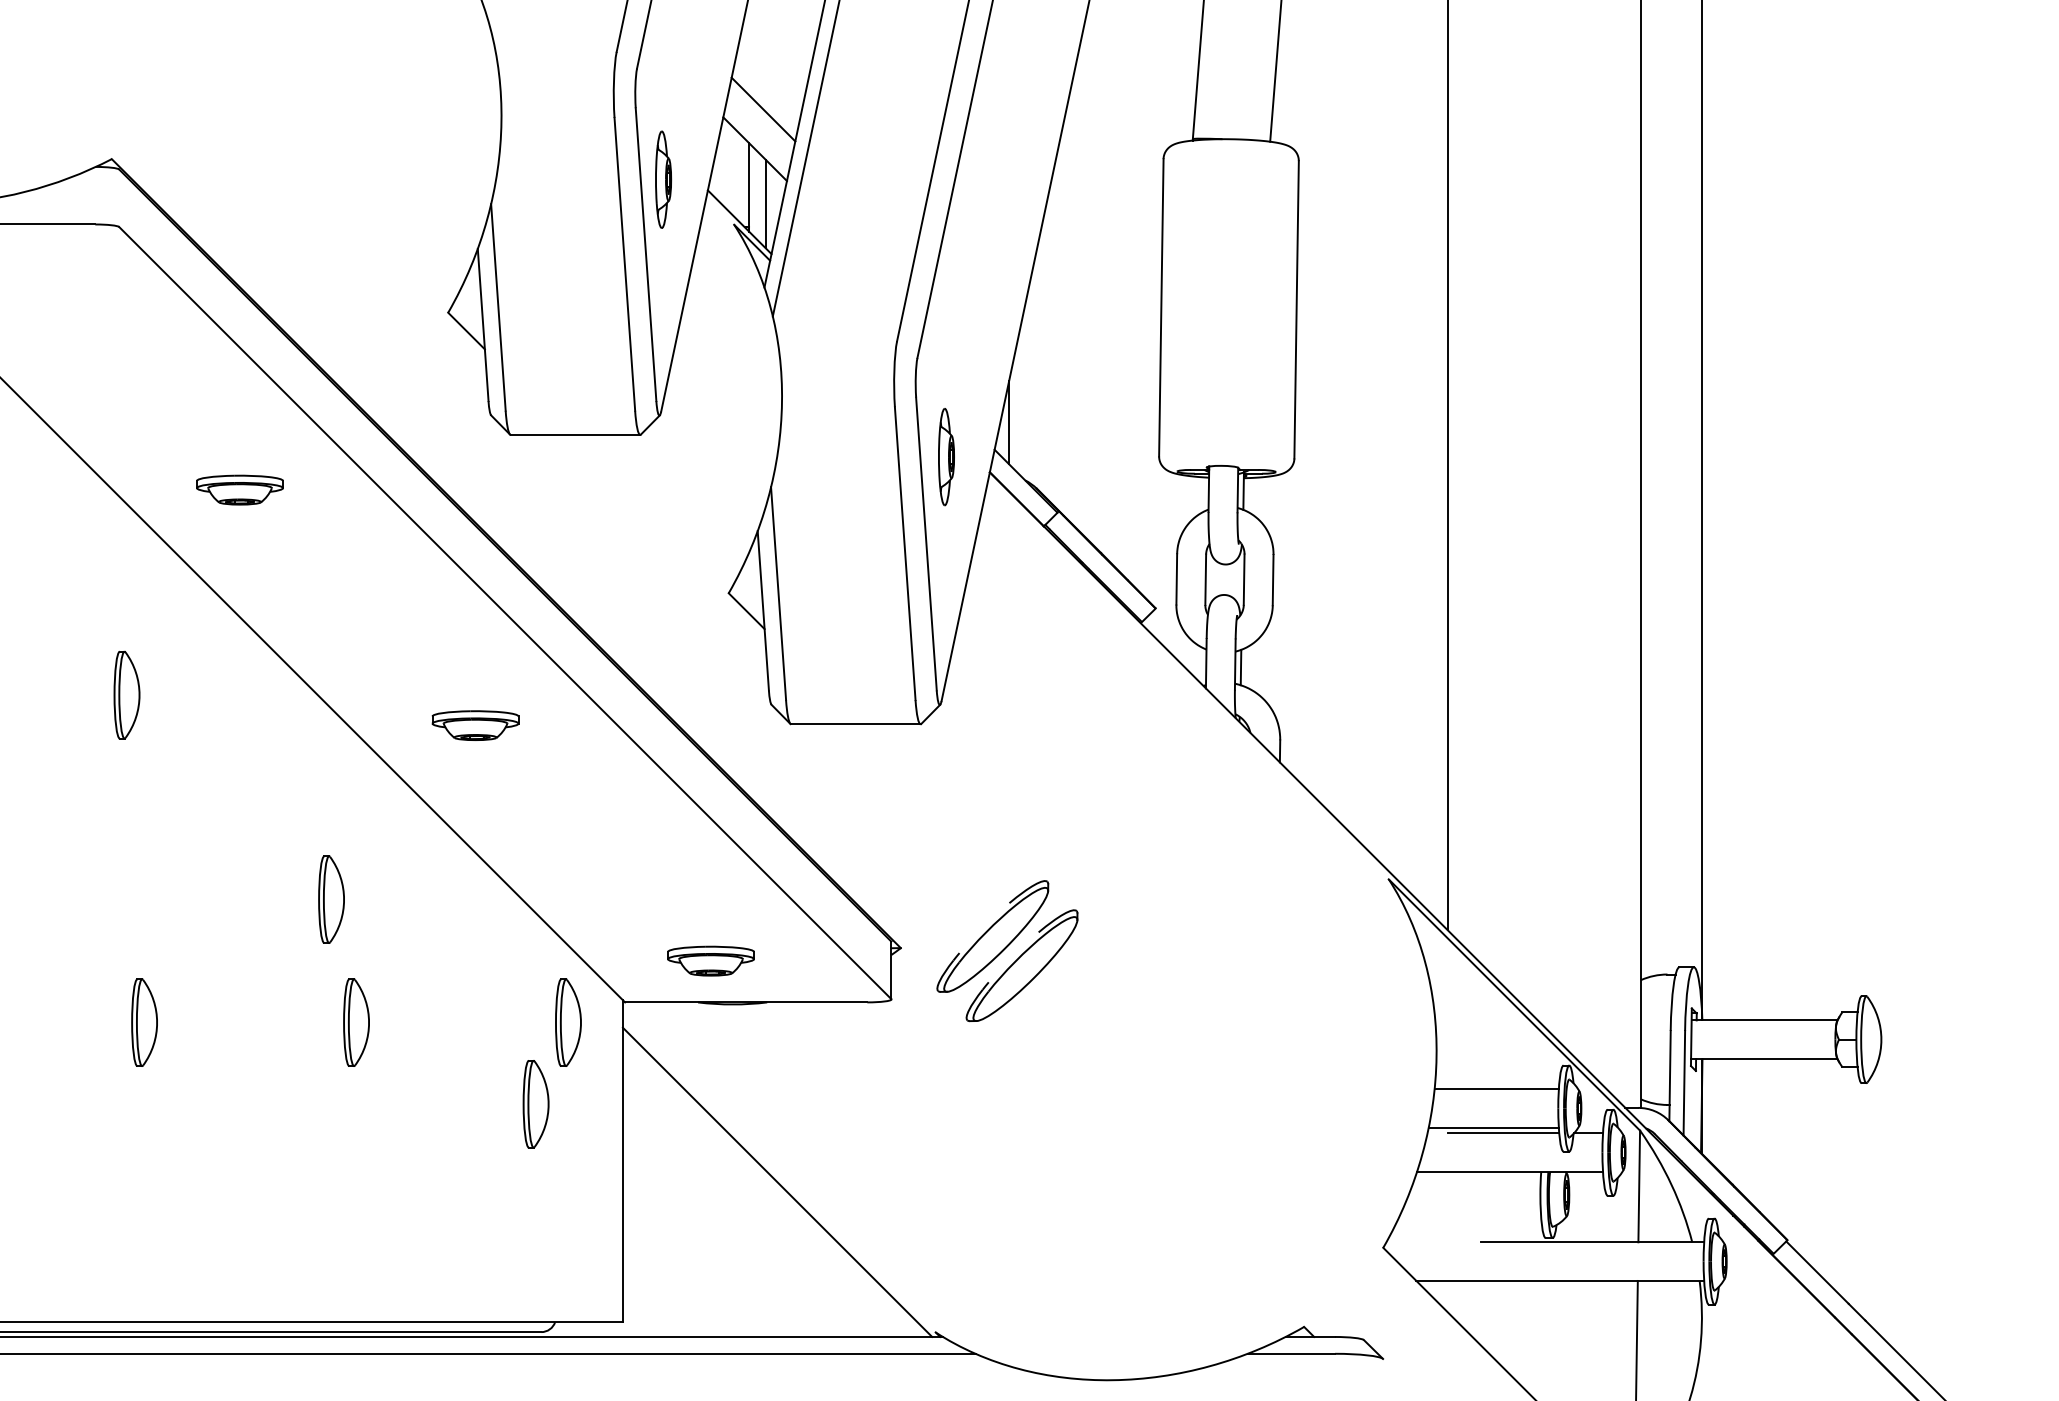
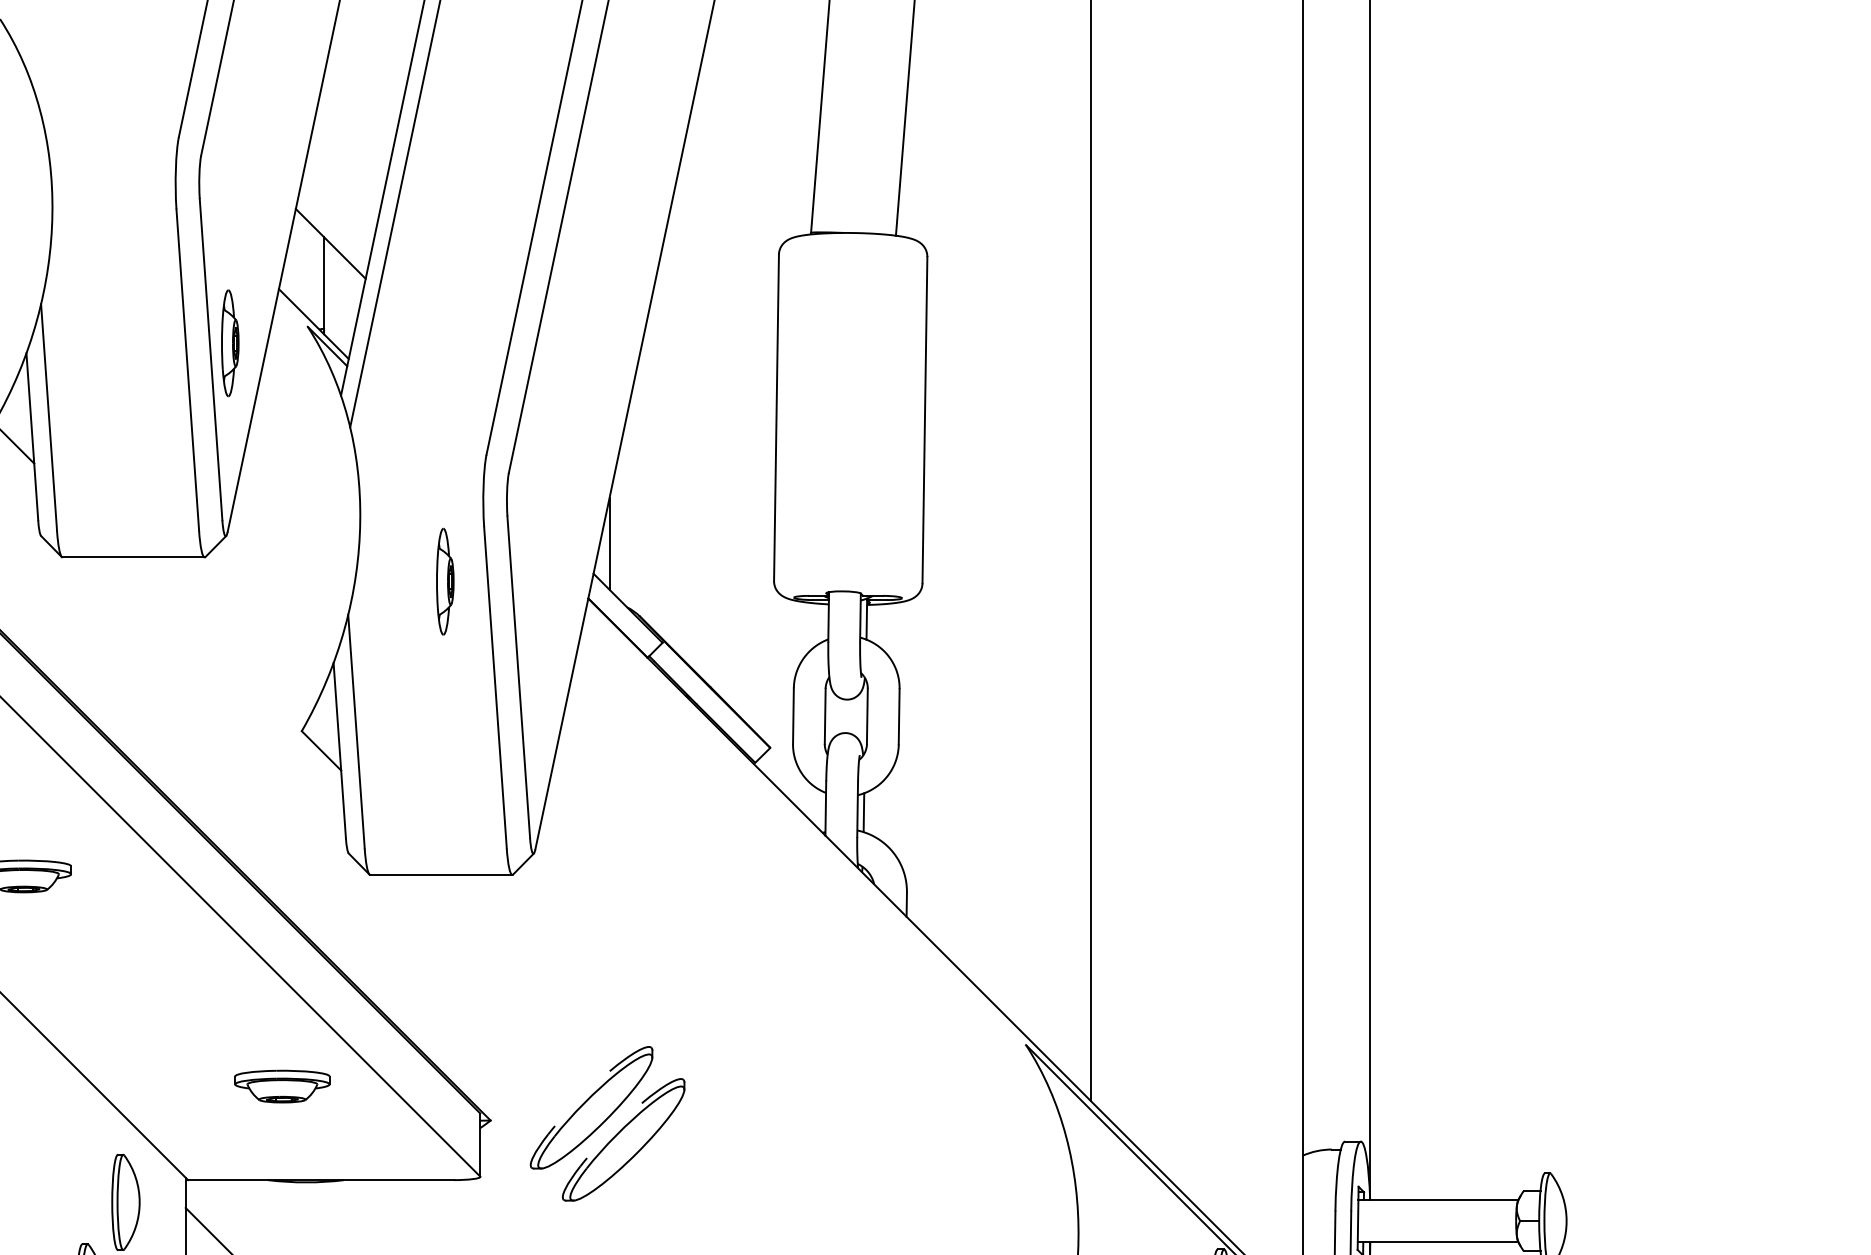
line: (763, 109) -> (339, 200), removed
part: (663, 179) -> (230, 343), moved
line: (765, 203) -> (342, 303), removed
part: (946, 457) -> (445, 582), moved
part: (710, 960) -> (281, 1085), moved

